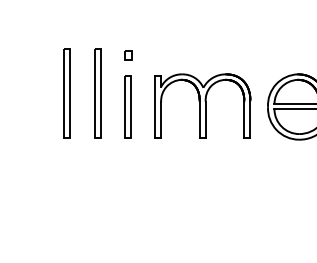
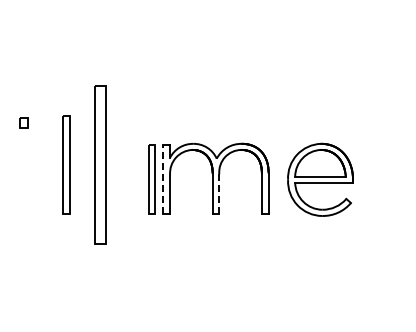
part: (128, 55) -> (23, 122), moved
part: (97, 93) -> (99, 164), size x1.6
part: (128, 106) -> (151, 179), moved
line: (155, 106) -> (163, 179), solid -> dashed
line: (205, 120) -> (219, 194), solid -> dashed

